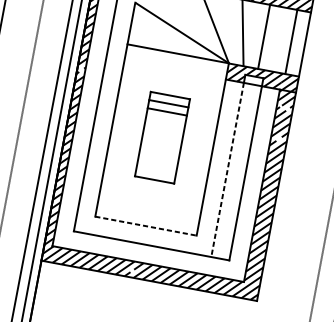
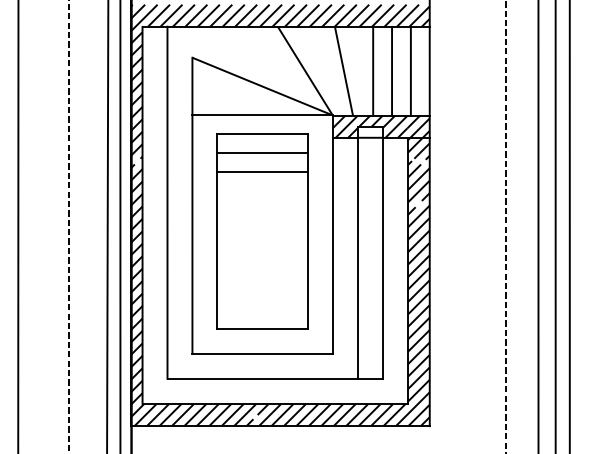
line: (278, 38) -> (392, 70), added
part: (162, 137) -> (262, 231), size x1.67
line: (227, 170) -> (357, 258), dashed -> solid
line: (146, 226) -> (263, 353), dashed -> solid

